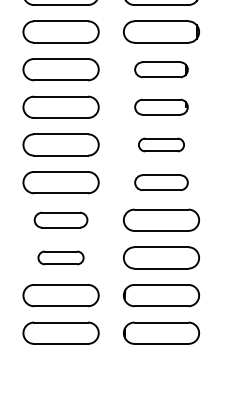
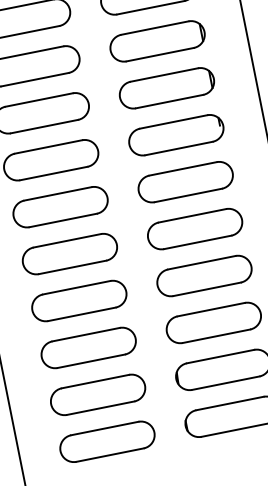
part: (161, 69) -> (166, 88), size x1.43
part: (161, 106) -> (176, 134), size x1.43
part: (161, 144) -> (185, 181), size x1.67
part: (161, 182) -> (195, 228), size x1.43
part: (60, 219) -> (78, 300), size x1.43
part: (60, 257) -> (87, 347), size x1.67

